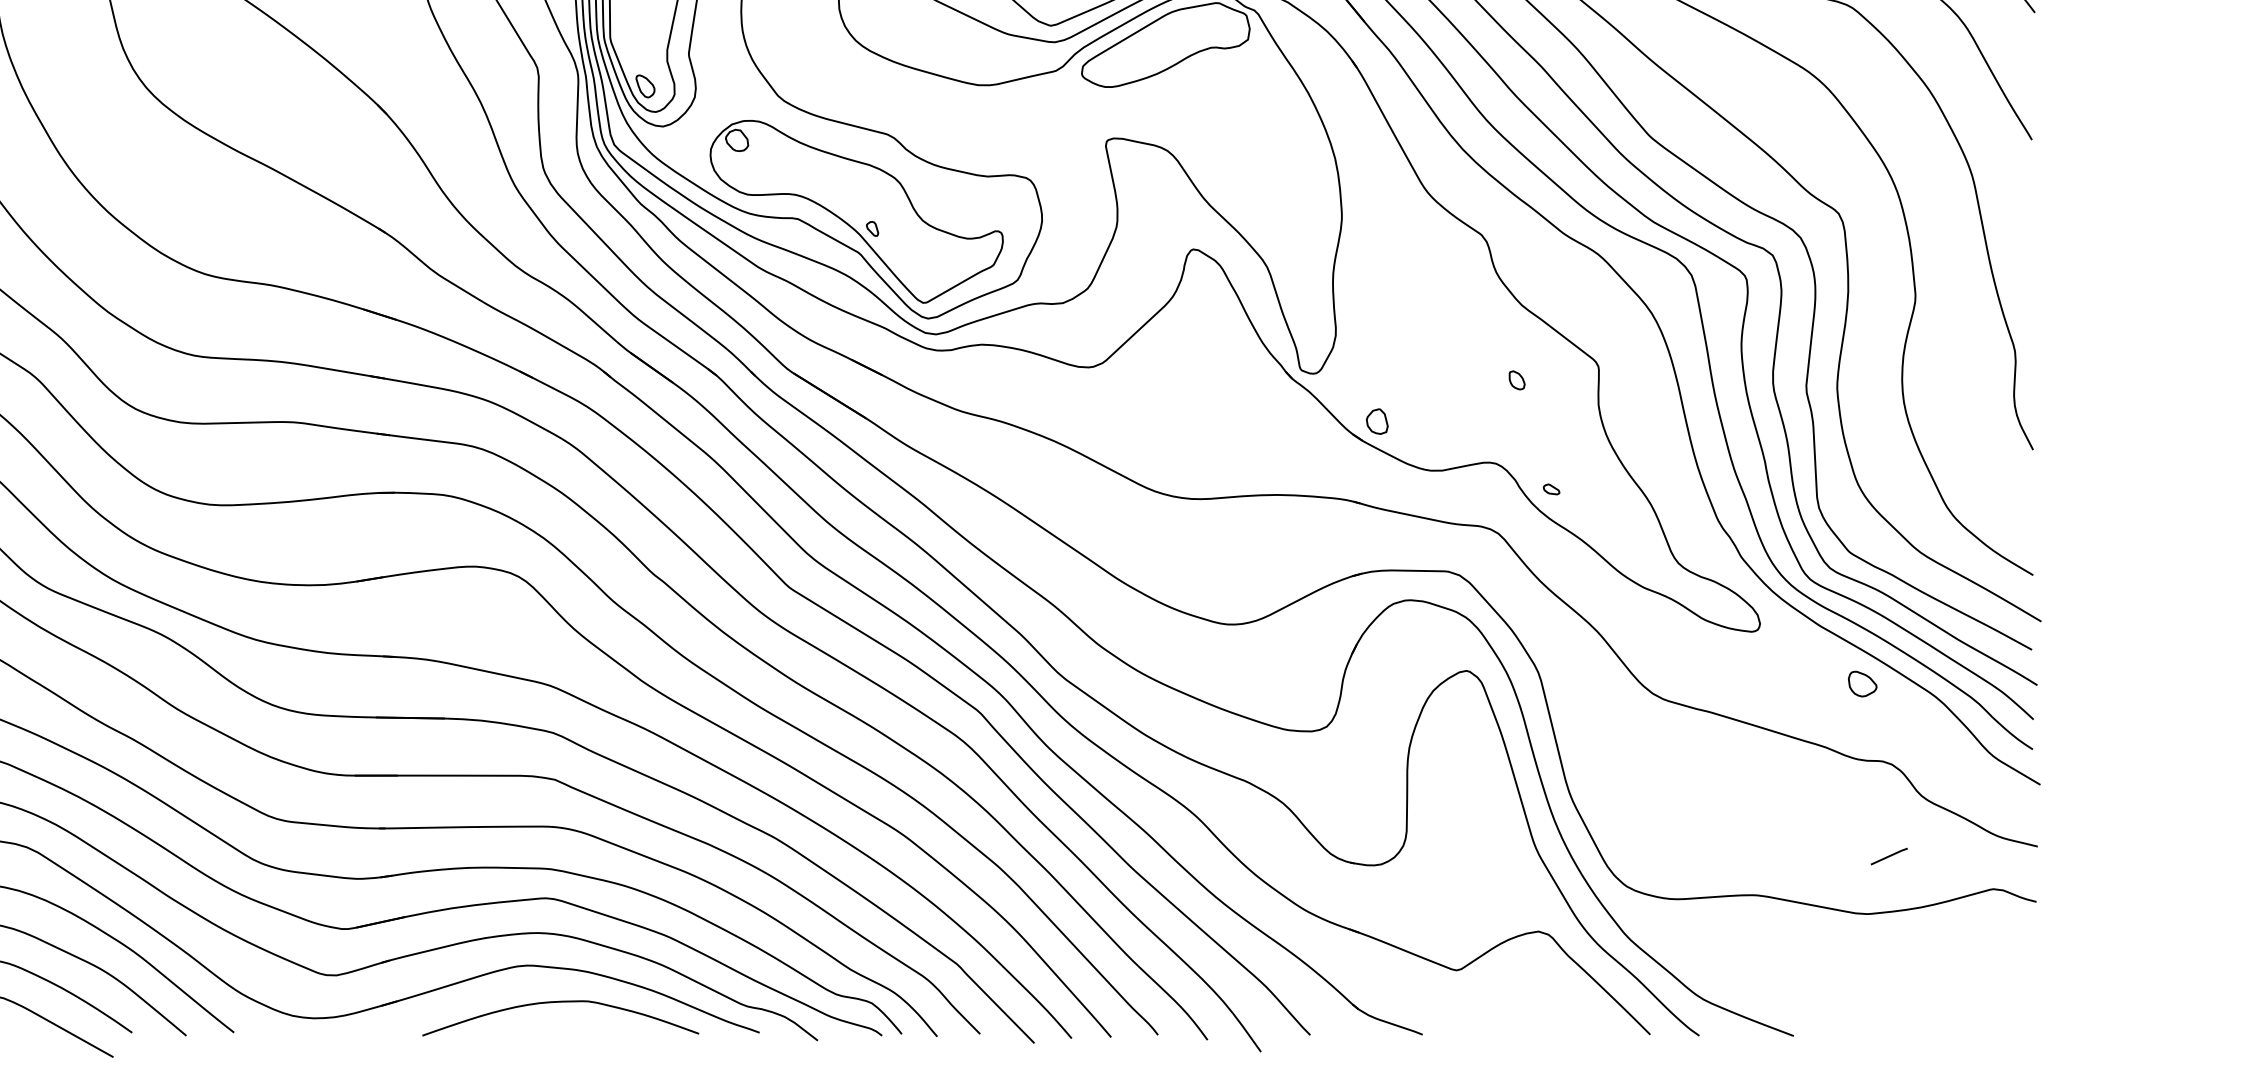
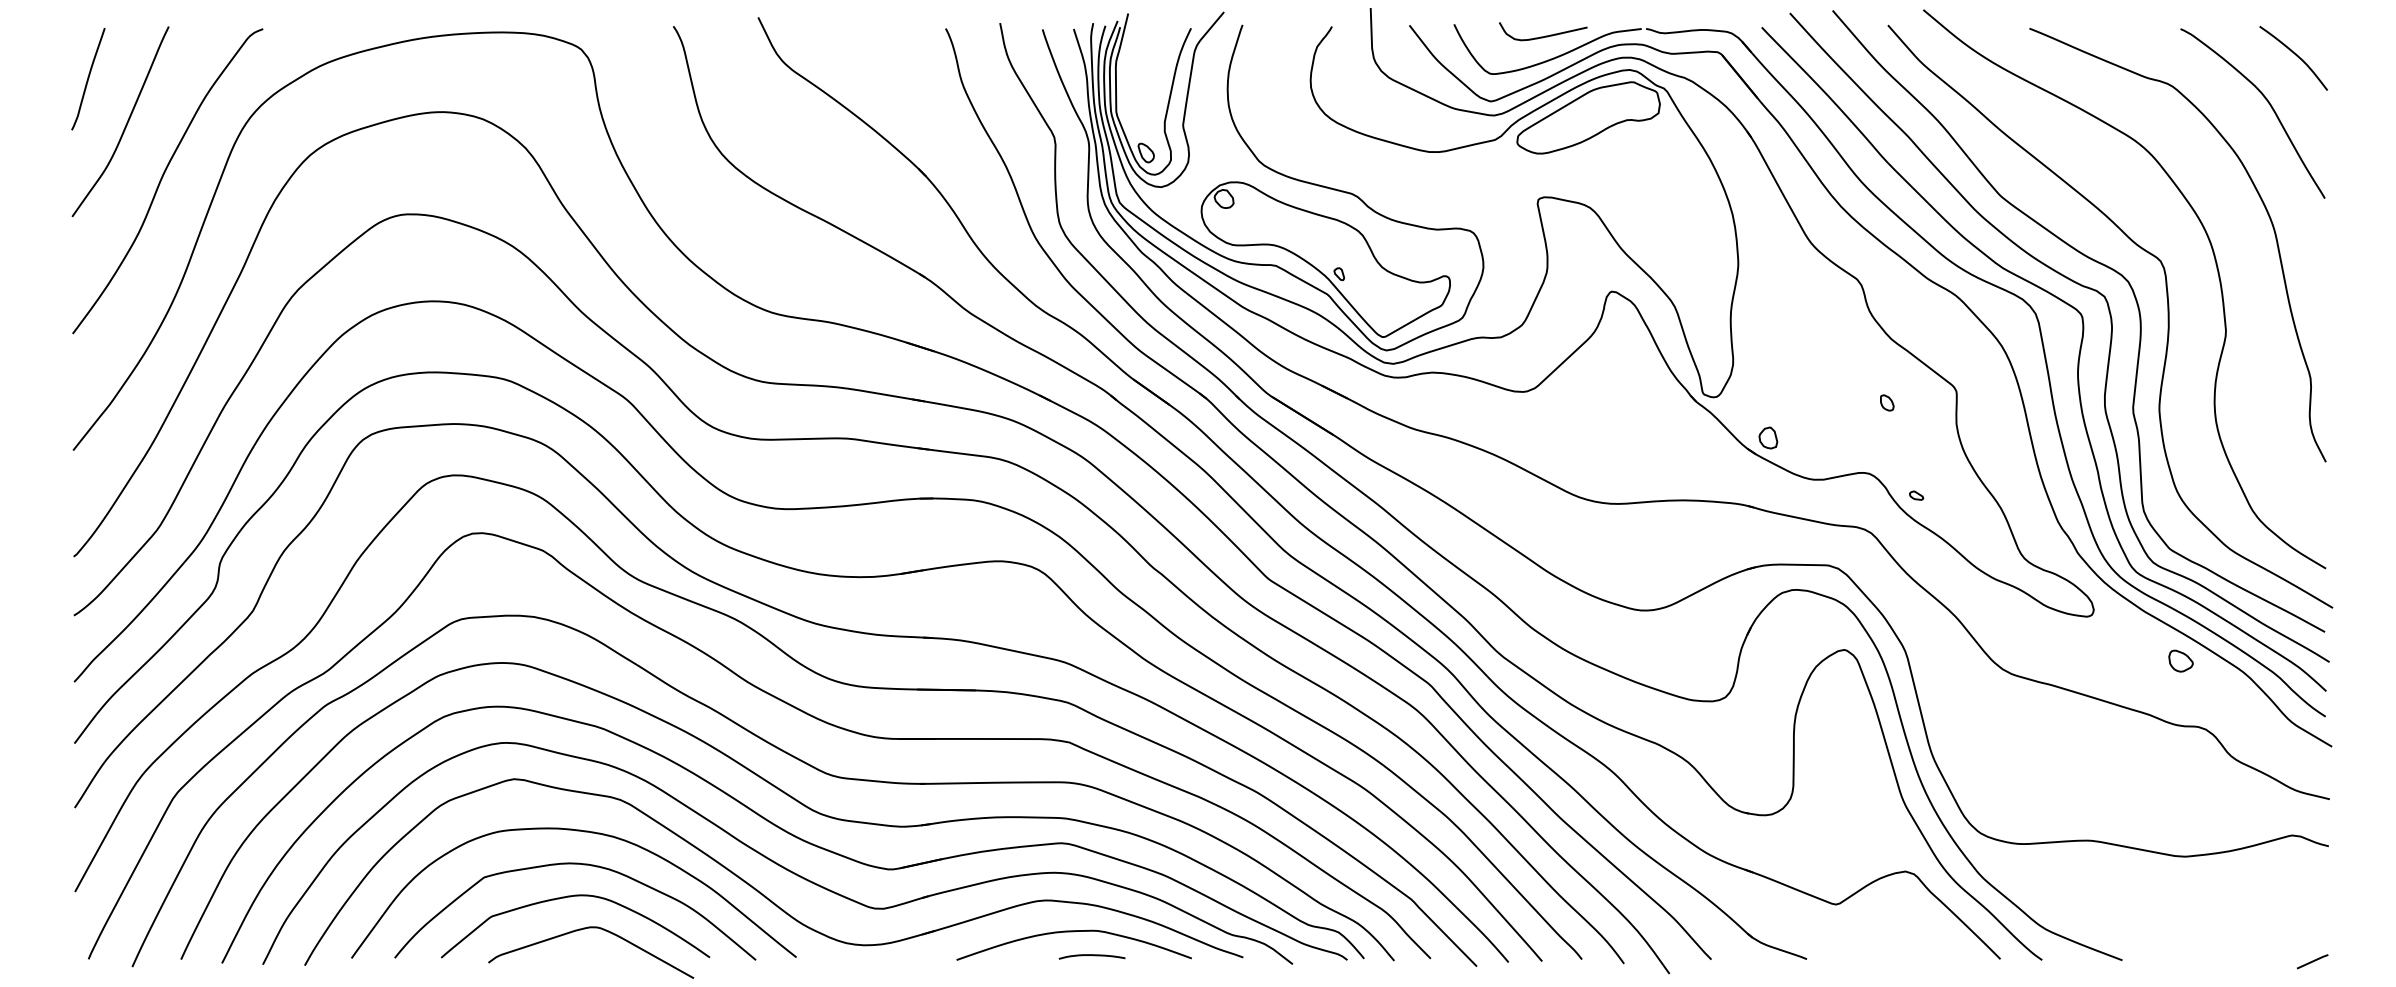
line: (1889, 856) -> (2312, 961), moved
curve: (581, 1030) -> (1091, 955), added

